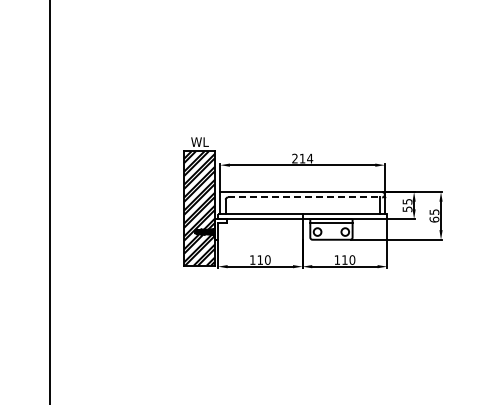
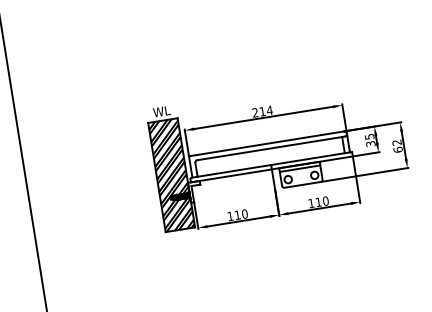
line: (305, 197) -> (271, 148), dashed -> solid
text: (406, 208) -> (369, 143), 55 -> 35
text: (434, 211) -> (396, 142), 65 -> 62

